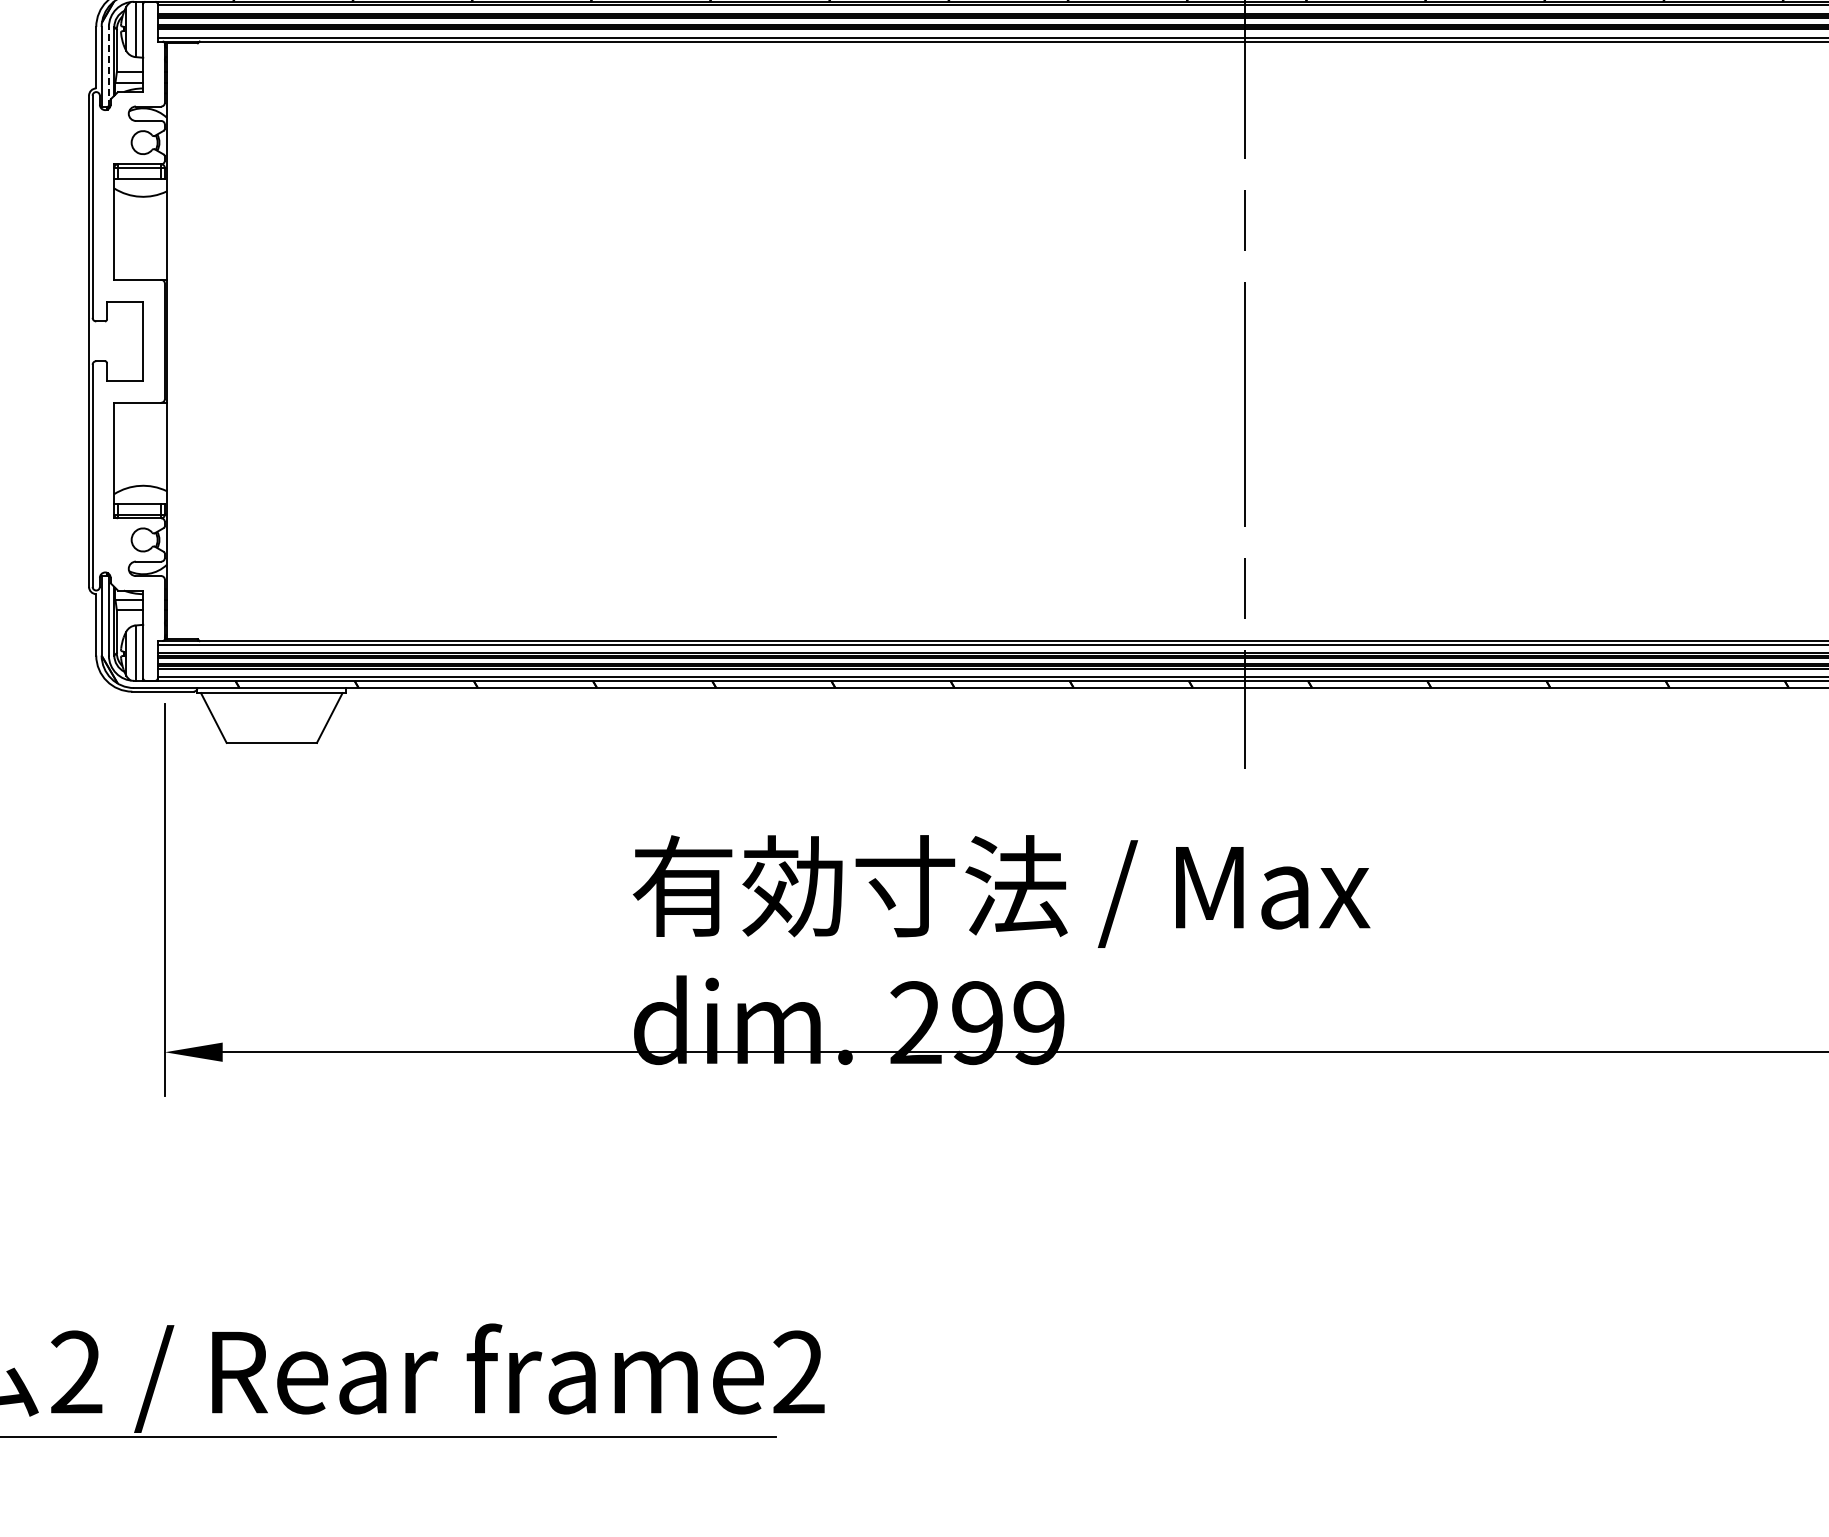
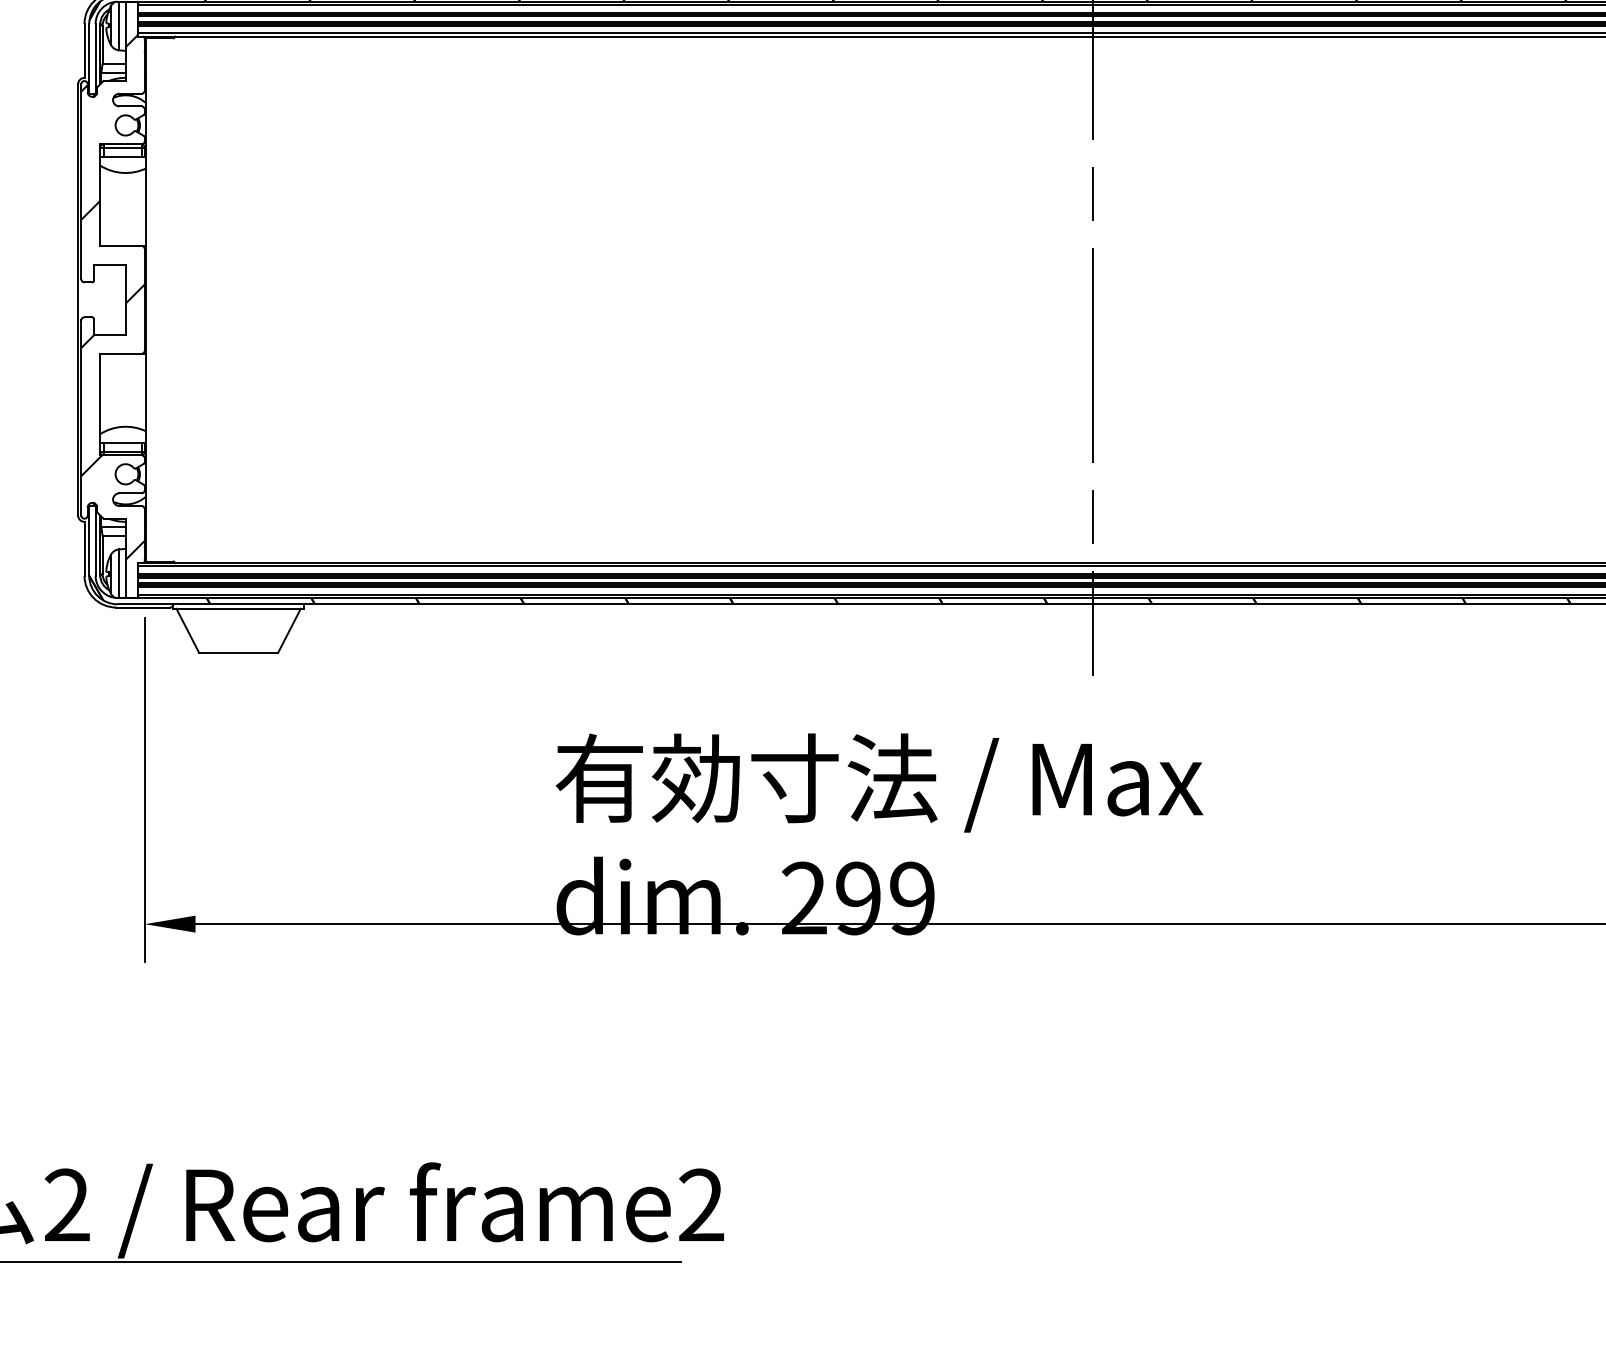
line: (108, 66) -> (95, 58), dashed -> solid
hatch: (128, 338) -> (112, 297), added

